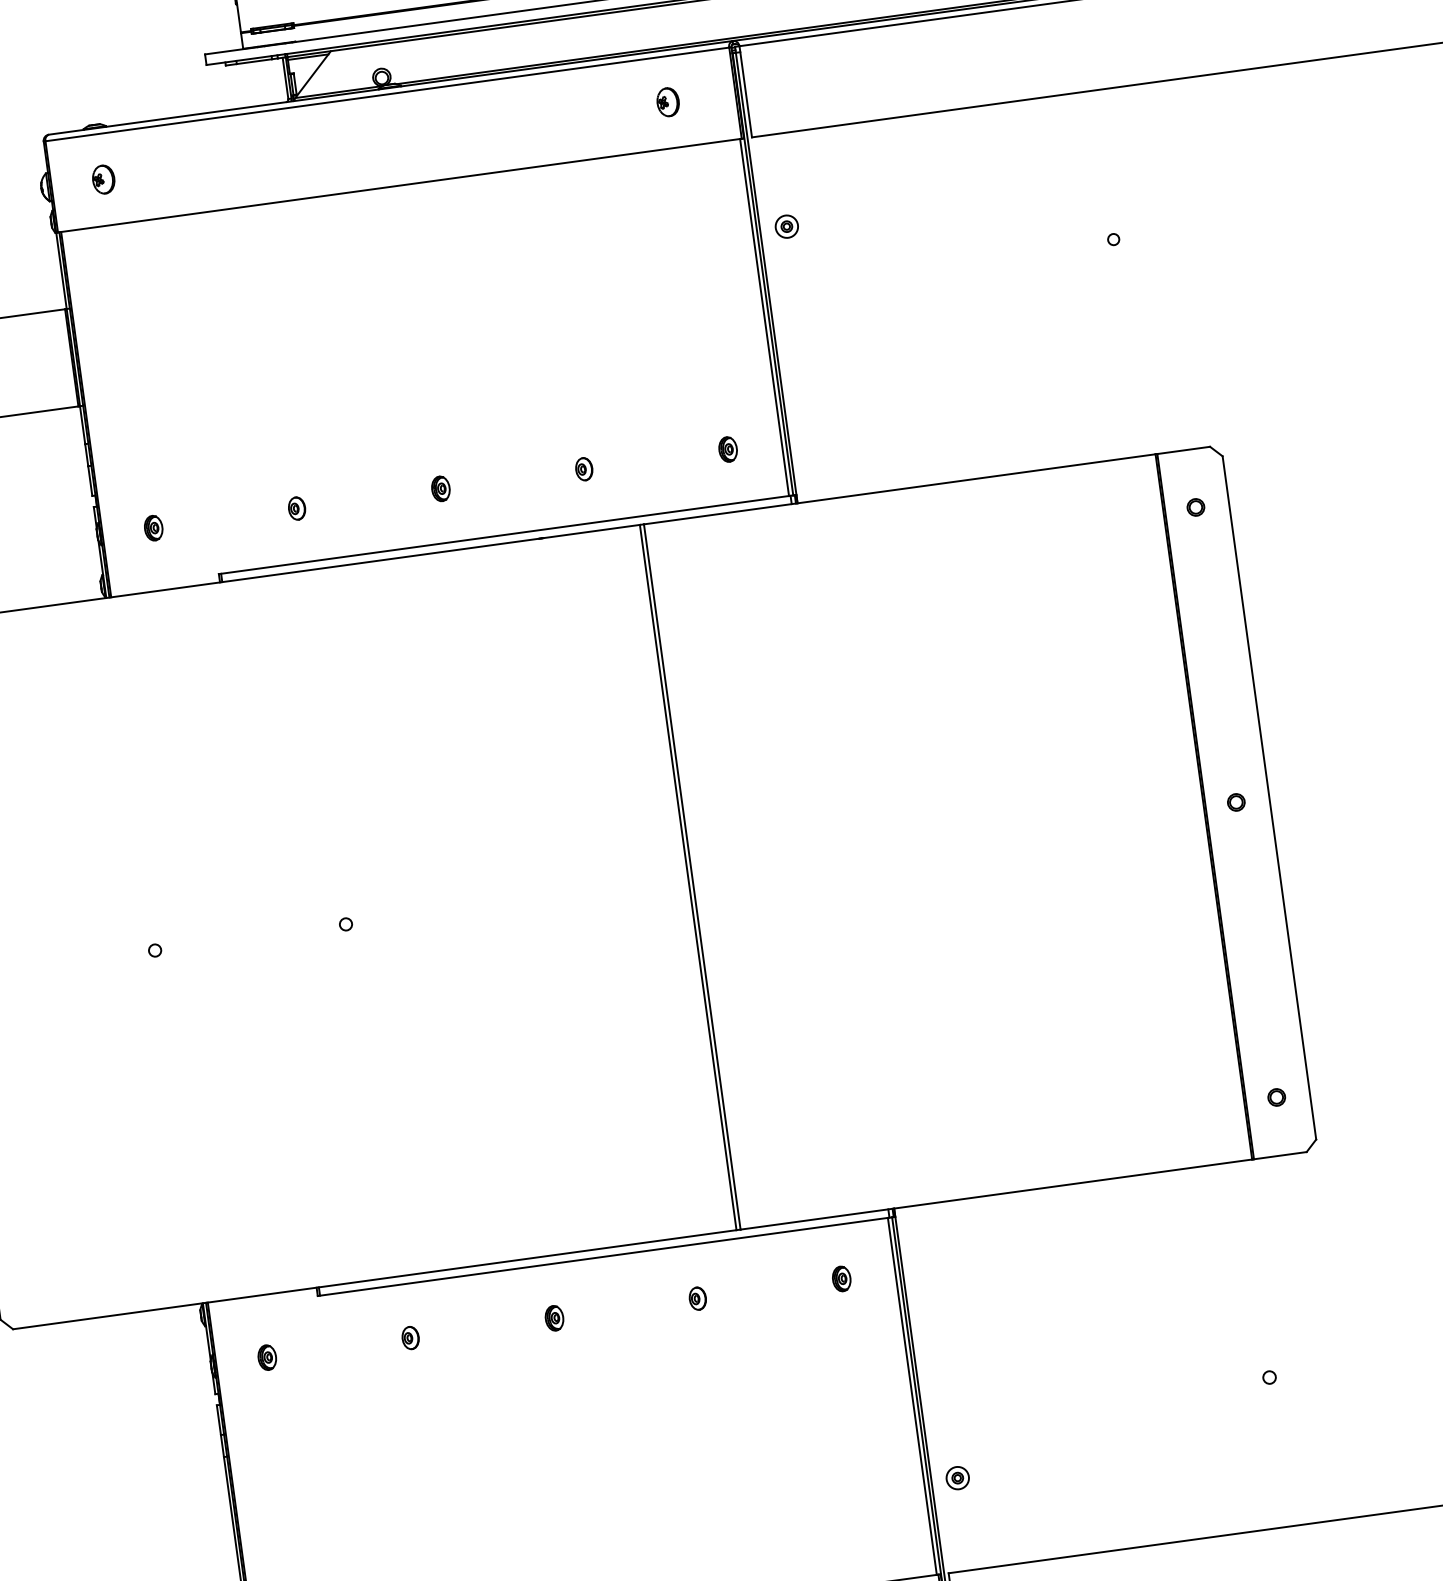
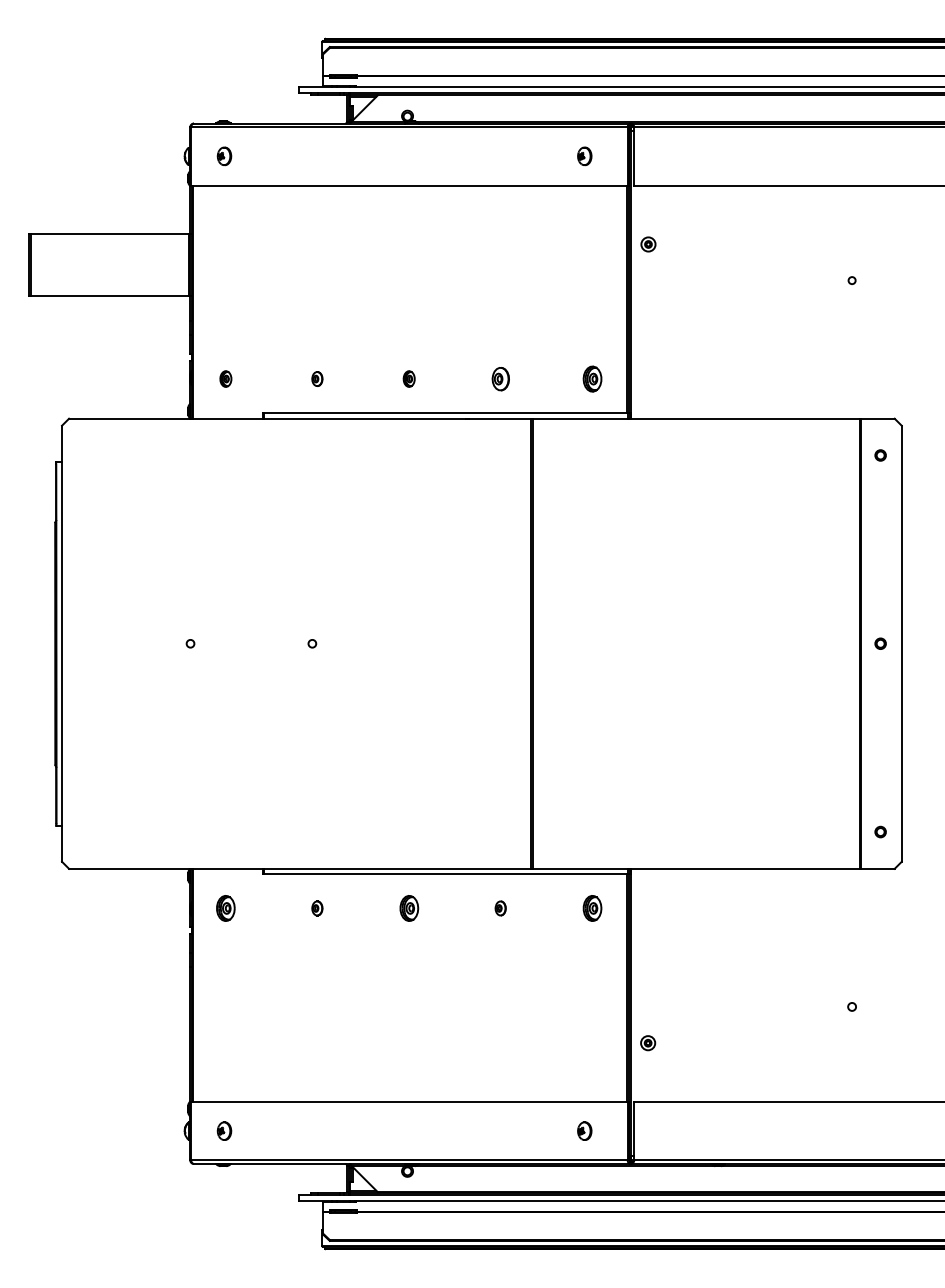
part: (727, 448) -> (592, 378), size x1.6
part: (583, 468) -> (500, 378), size x1.6
part: (841, 1279) -> (592, 908), size x1.6
part: (553, 1318) -> (408, 908), size x1.6
part: (266, 1357) -> (225, 908), size x1.6

